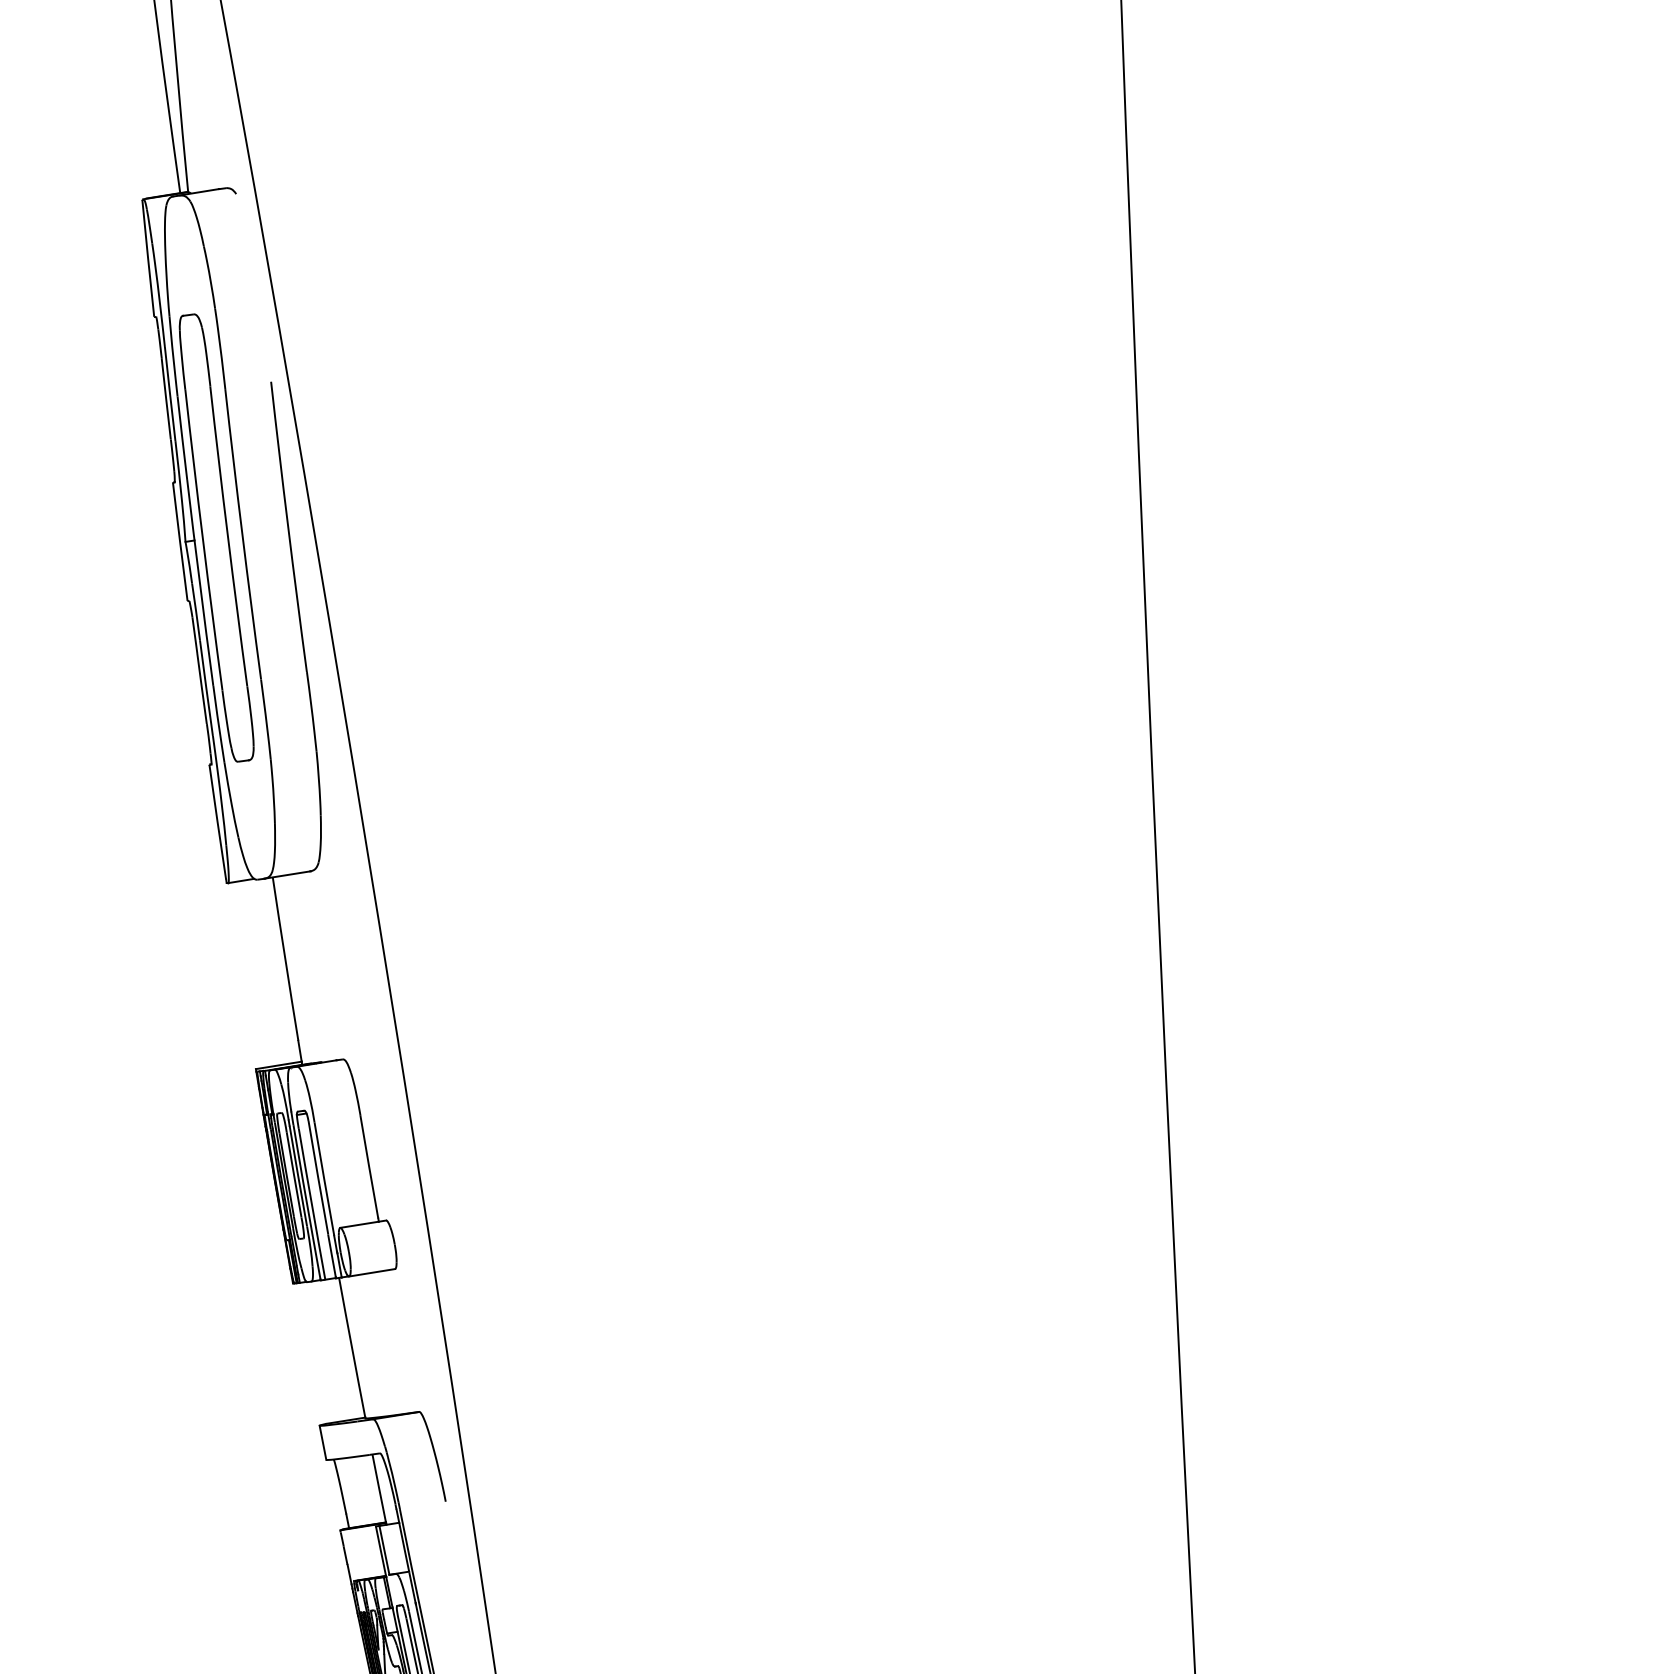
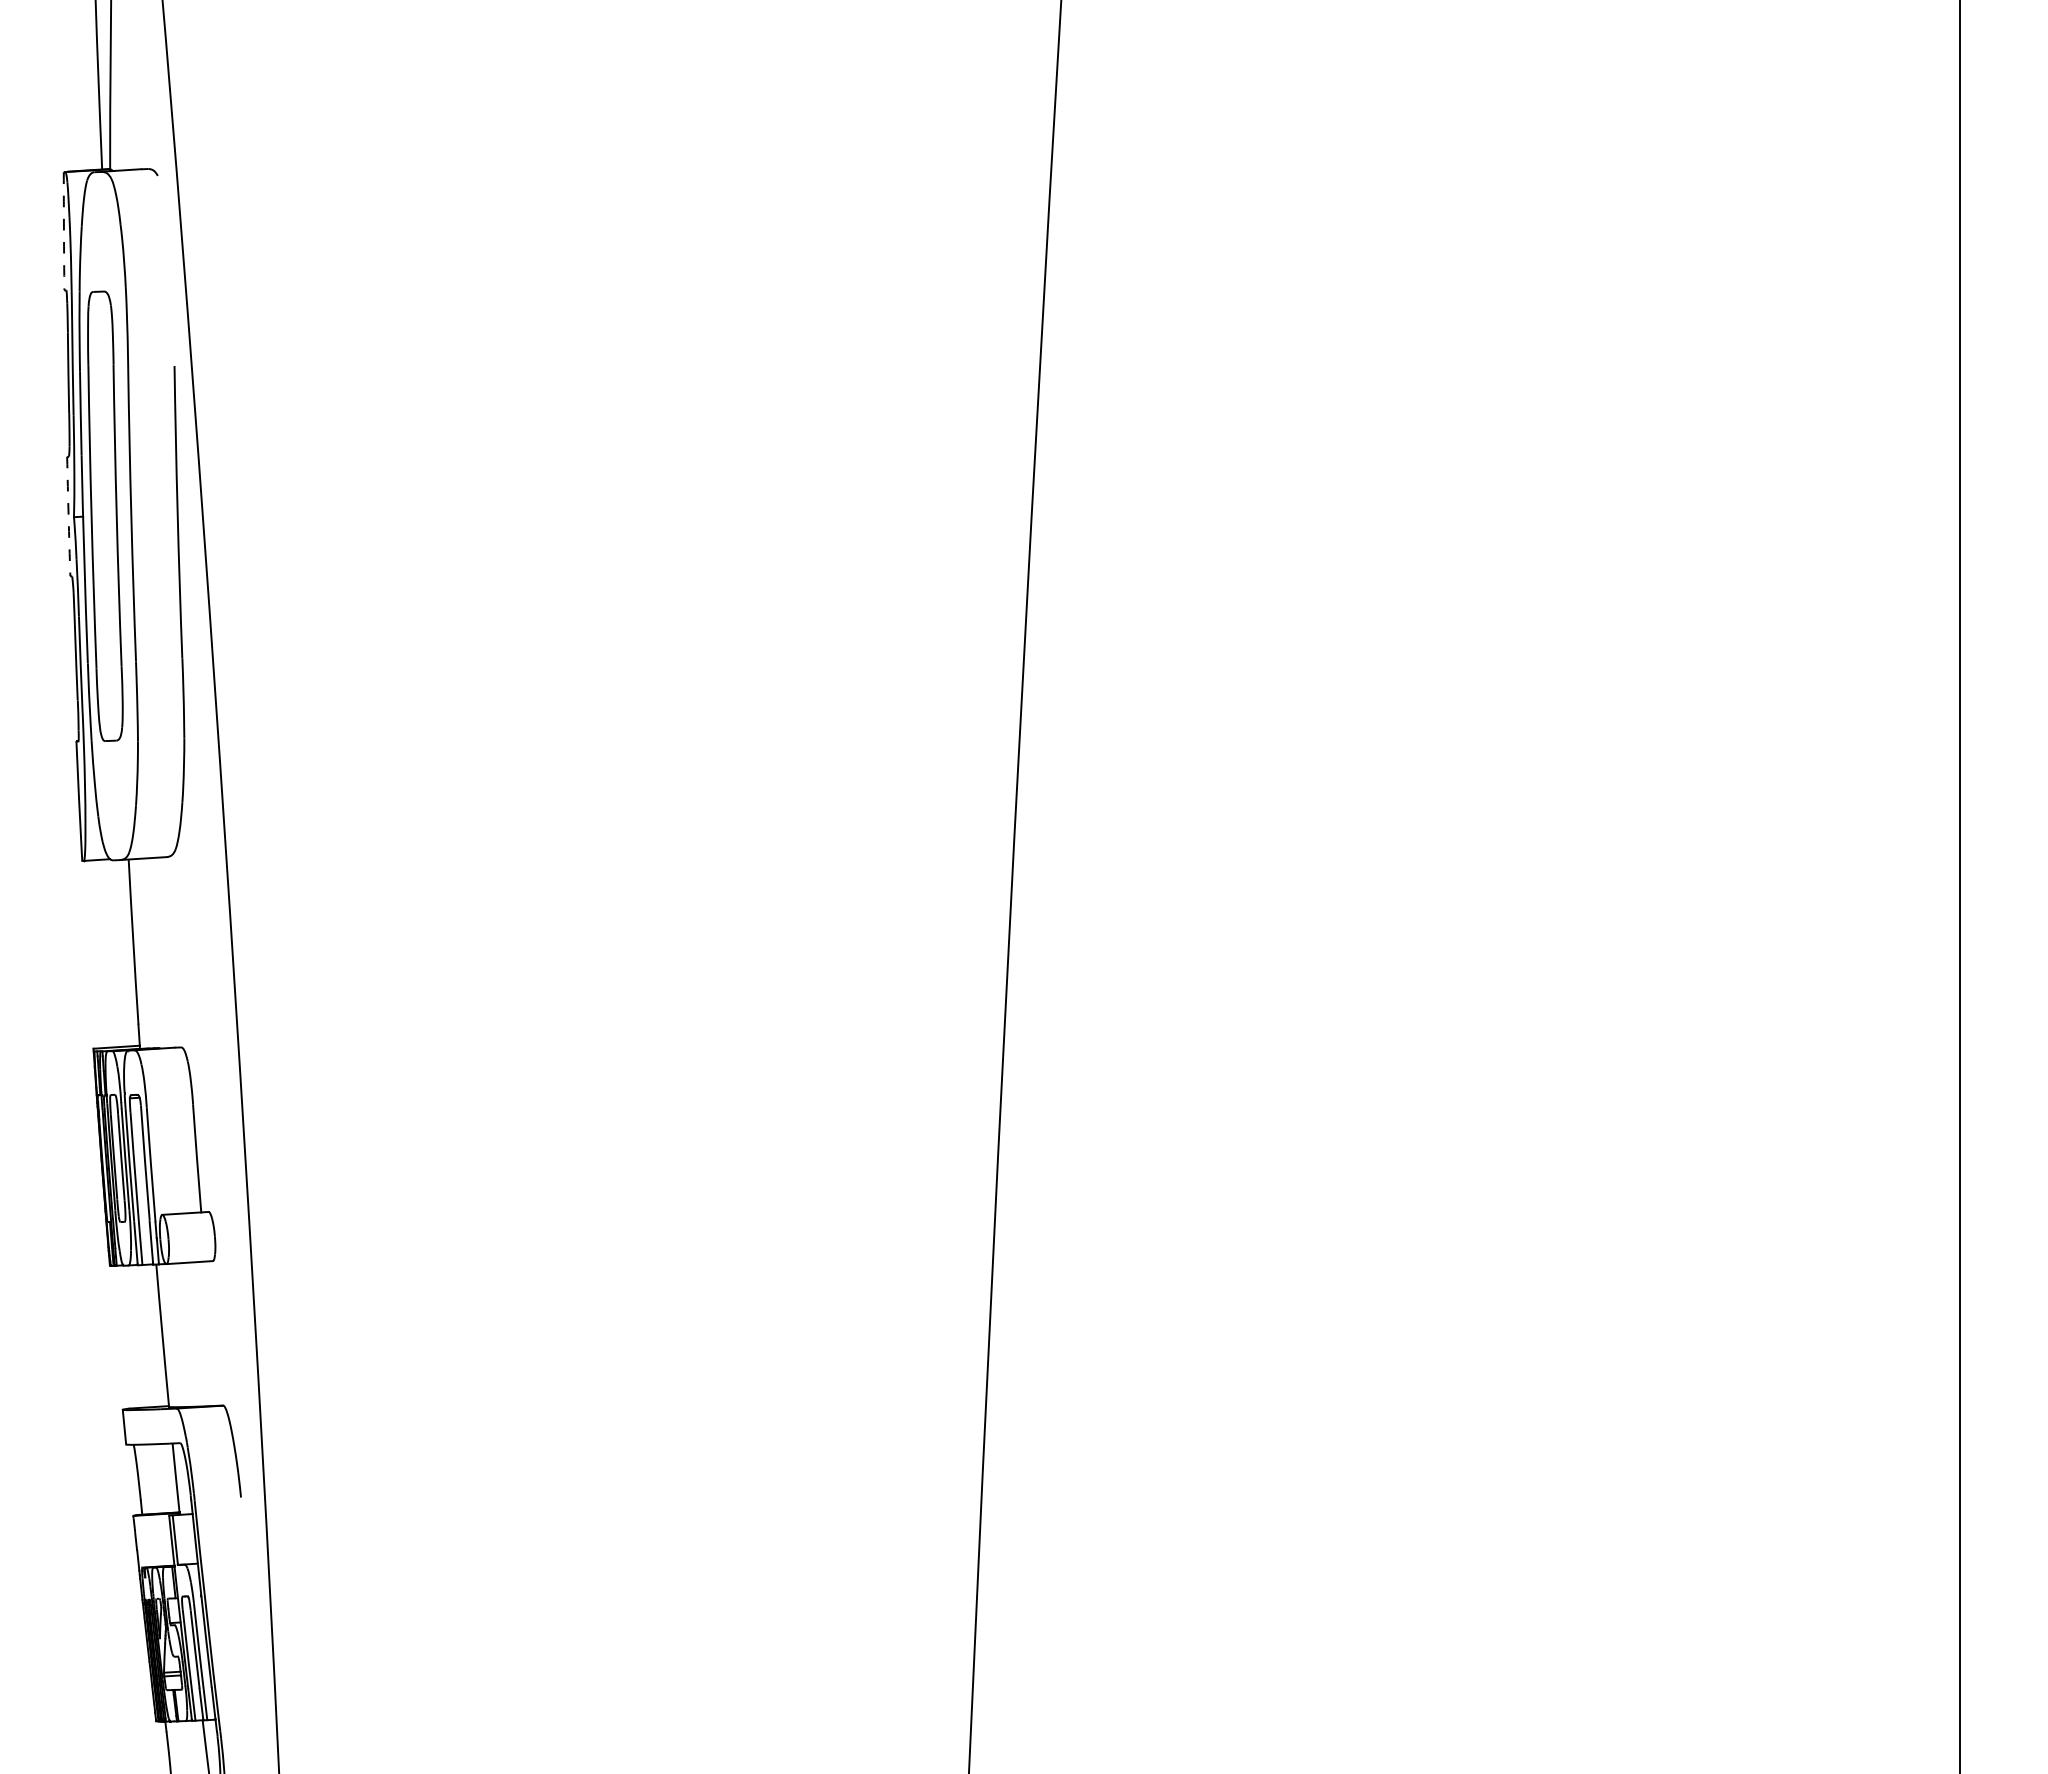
arc: (147, 258) -> (63, 231), solid -> dashed
arc: (179, 541) -> (68, 516), solid -> dashed

